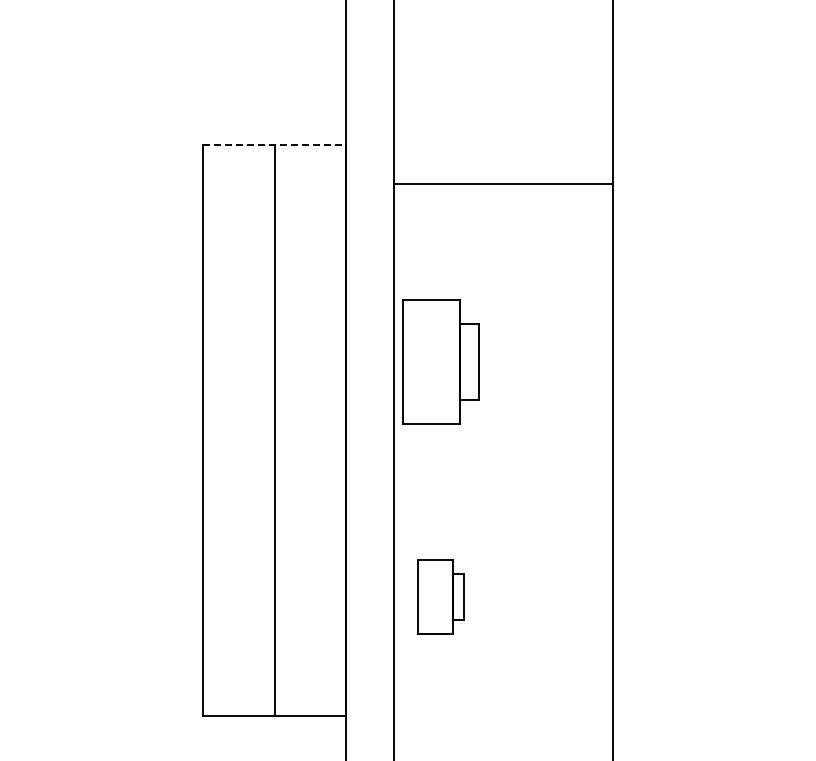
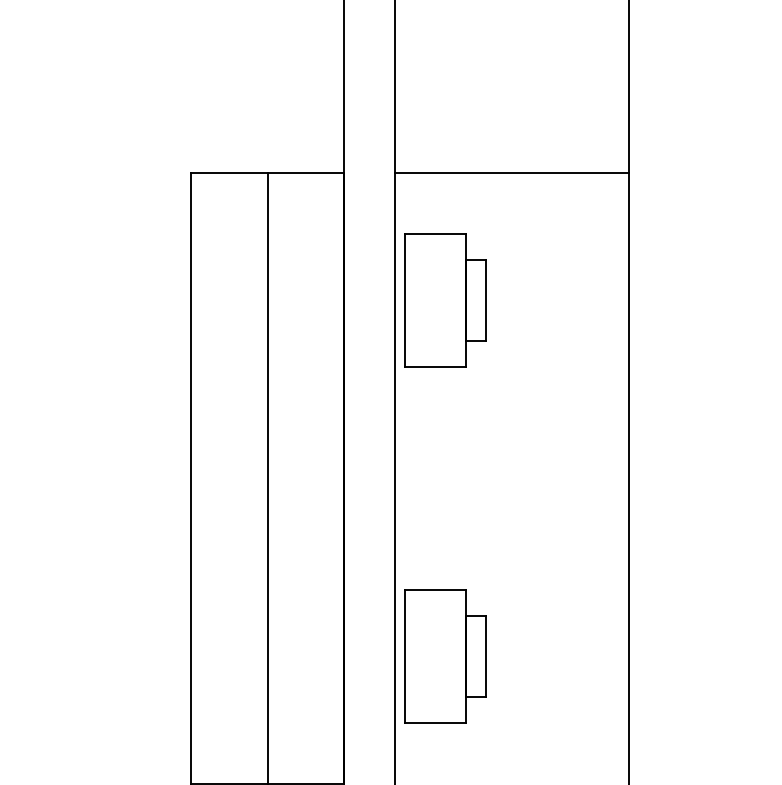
line: (275, 144) -> (268, 173), dashed -> solid
line: (502, 183) -> (510, 173), moved
part: (440, 361) -> (444, 300), moved
part: (440, 596) -> (444, 655), size x1.67

